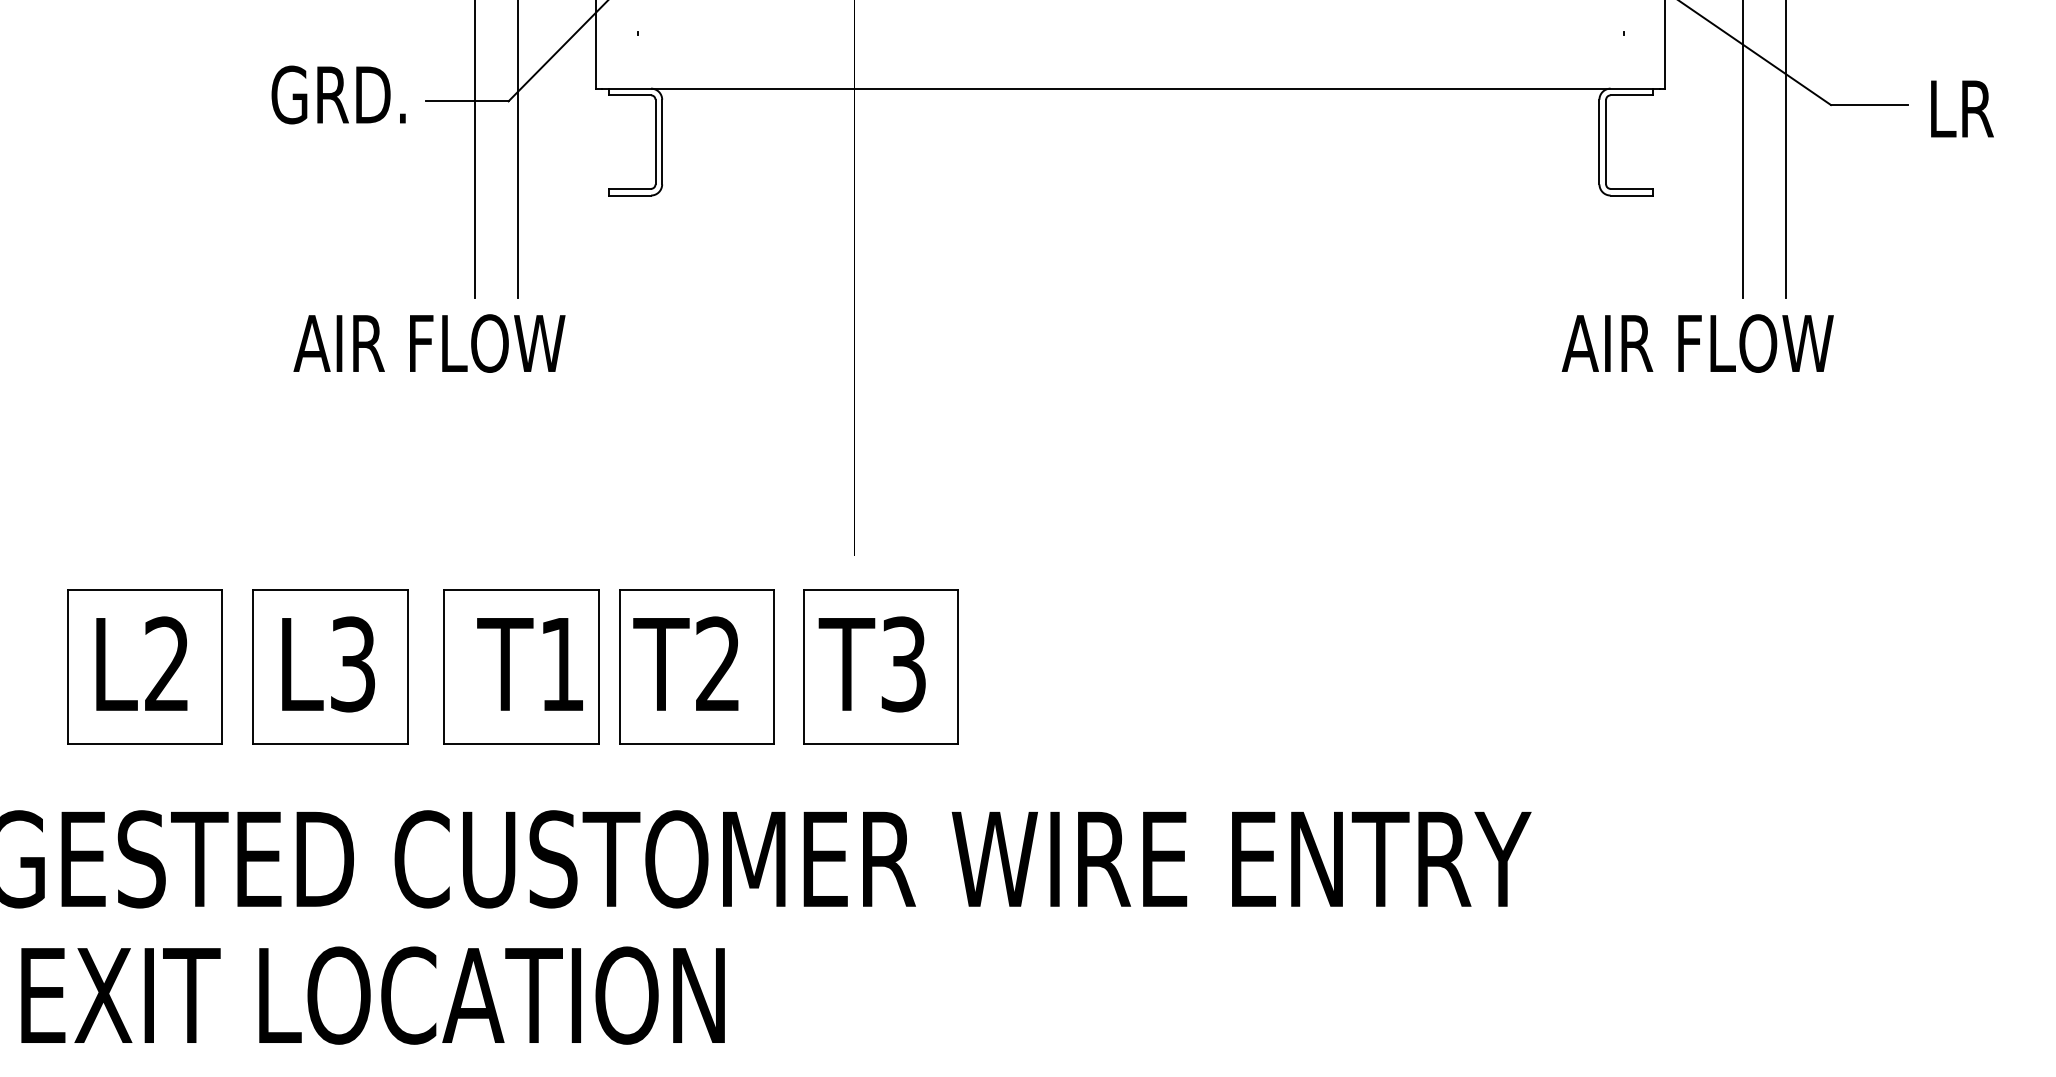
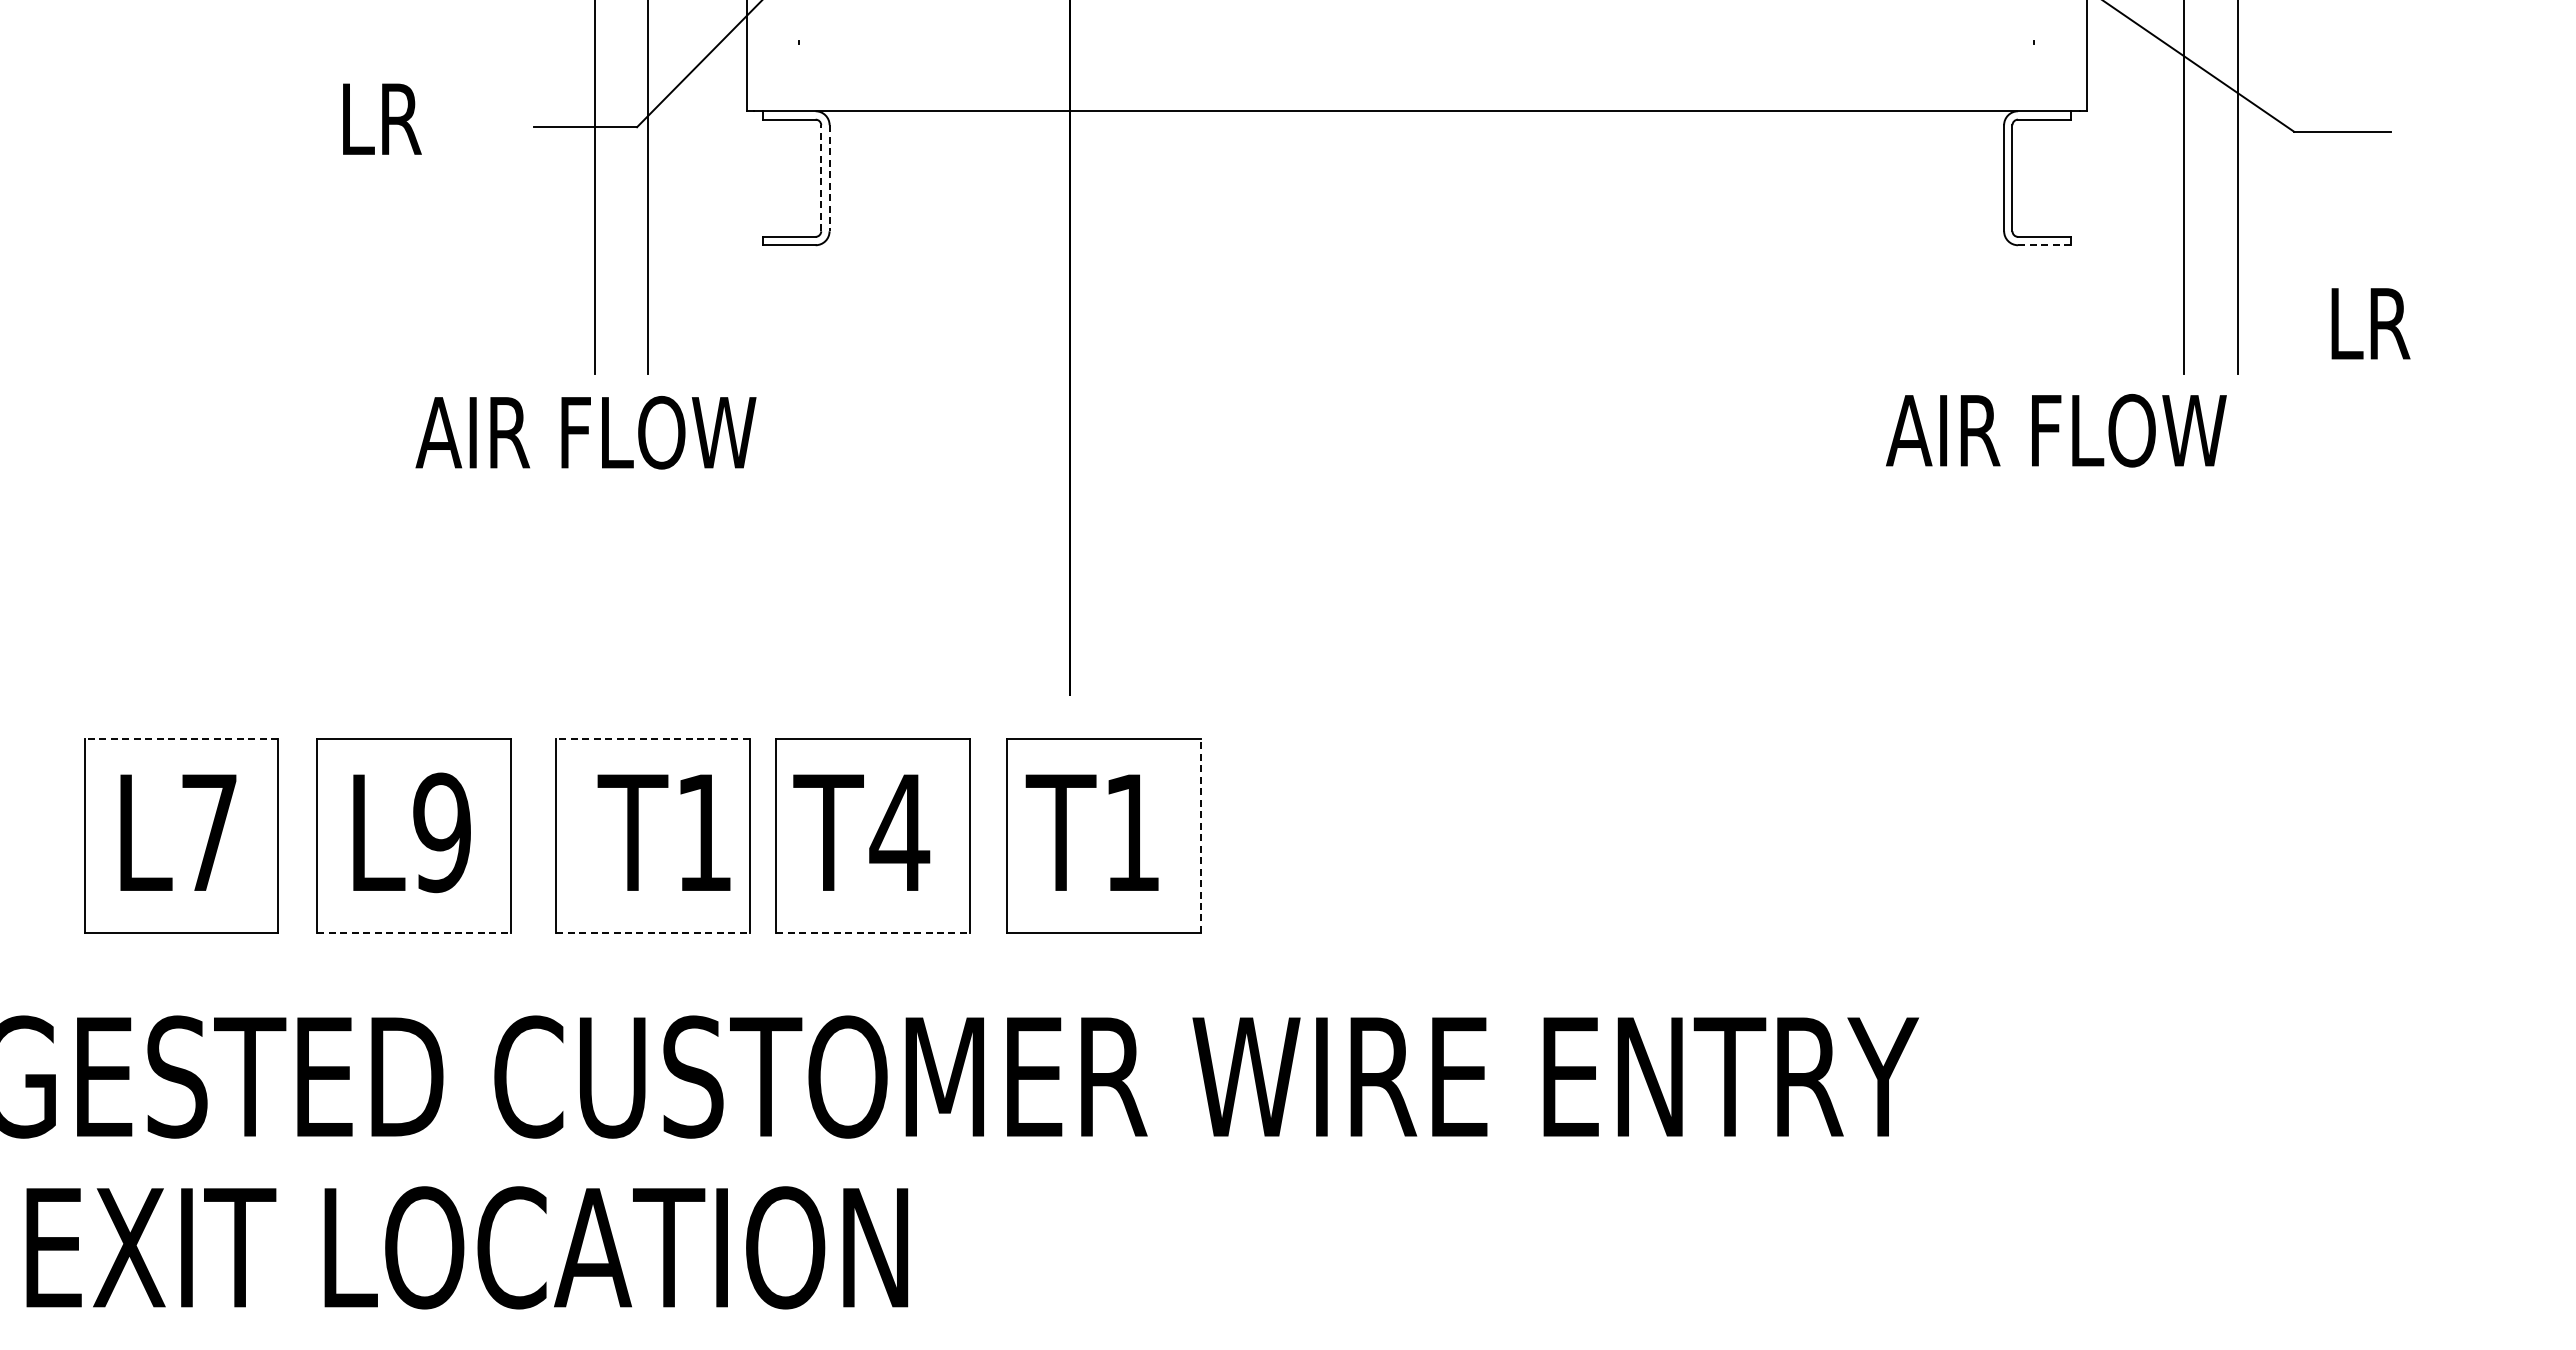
text: (338, 95) -> (424, 119), GRD. -> LR
text: (1962, 108) -> (2370, 323), moved
line: (655, 141) -> (821, 177), solid -> dashed
line: (662, 142) -> (829, 178), solid -> dashed
line: (1631, 195) -> (2044, 245), solid -> dashed
text: (429, 343) -> (585, 432), moved
text: (1697, 343) -> (2056, 430), moved
line: (145, 589) -> (181, 739), solid -> dashed
line: (521, 589) -> (653, 739), solid -> dashed
text: (166, 663) -> (208, 831), L2 -> L7
text: (717, 663) -> (899, 831), T2 -> T4
text: (352, 664) -> (441, 832), L3 -> L9
text: (903, 664) -> (1131, 832), T3 -> T1
line: (958, 667) -> (1200, 836), solid -> dashed
line: (330, 743) -> (414, 932), solid -> dashed
line: (521, 743) -> (653, 932), solid -> dashed
line: (697, 743) -> (873, 932), solid -> dashed

